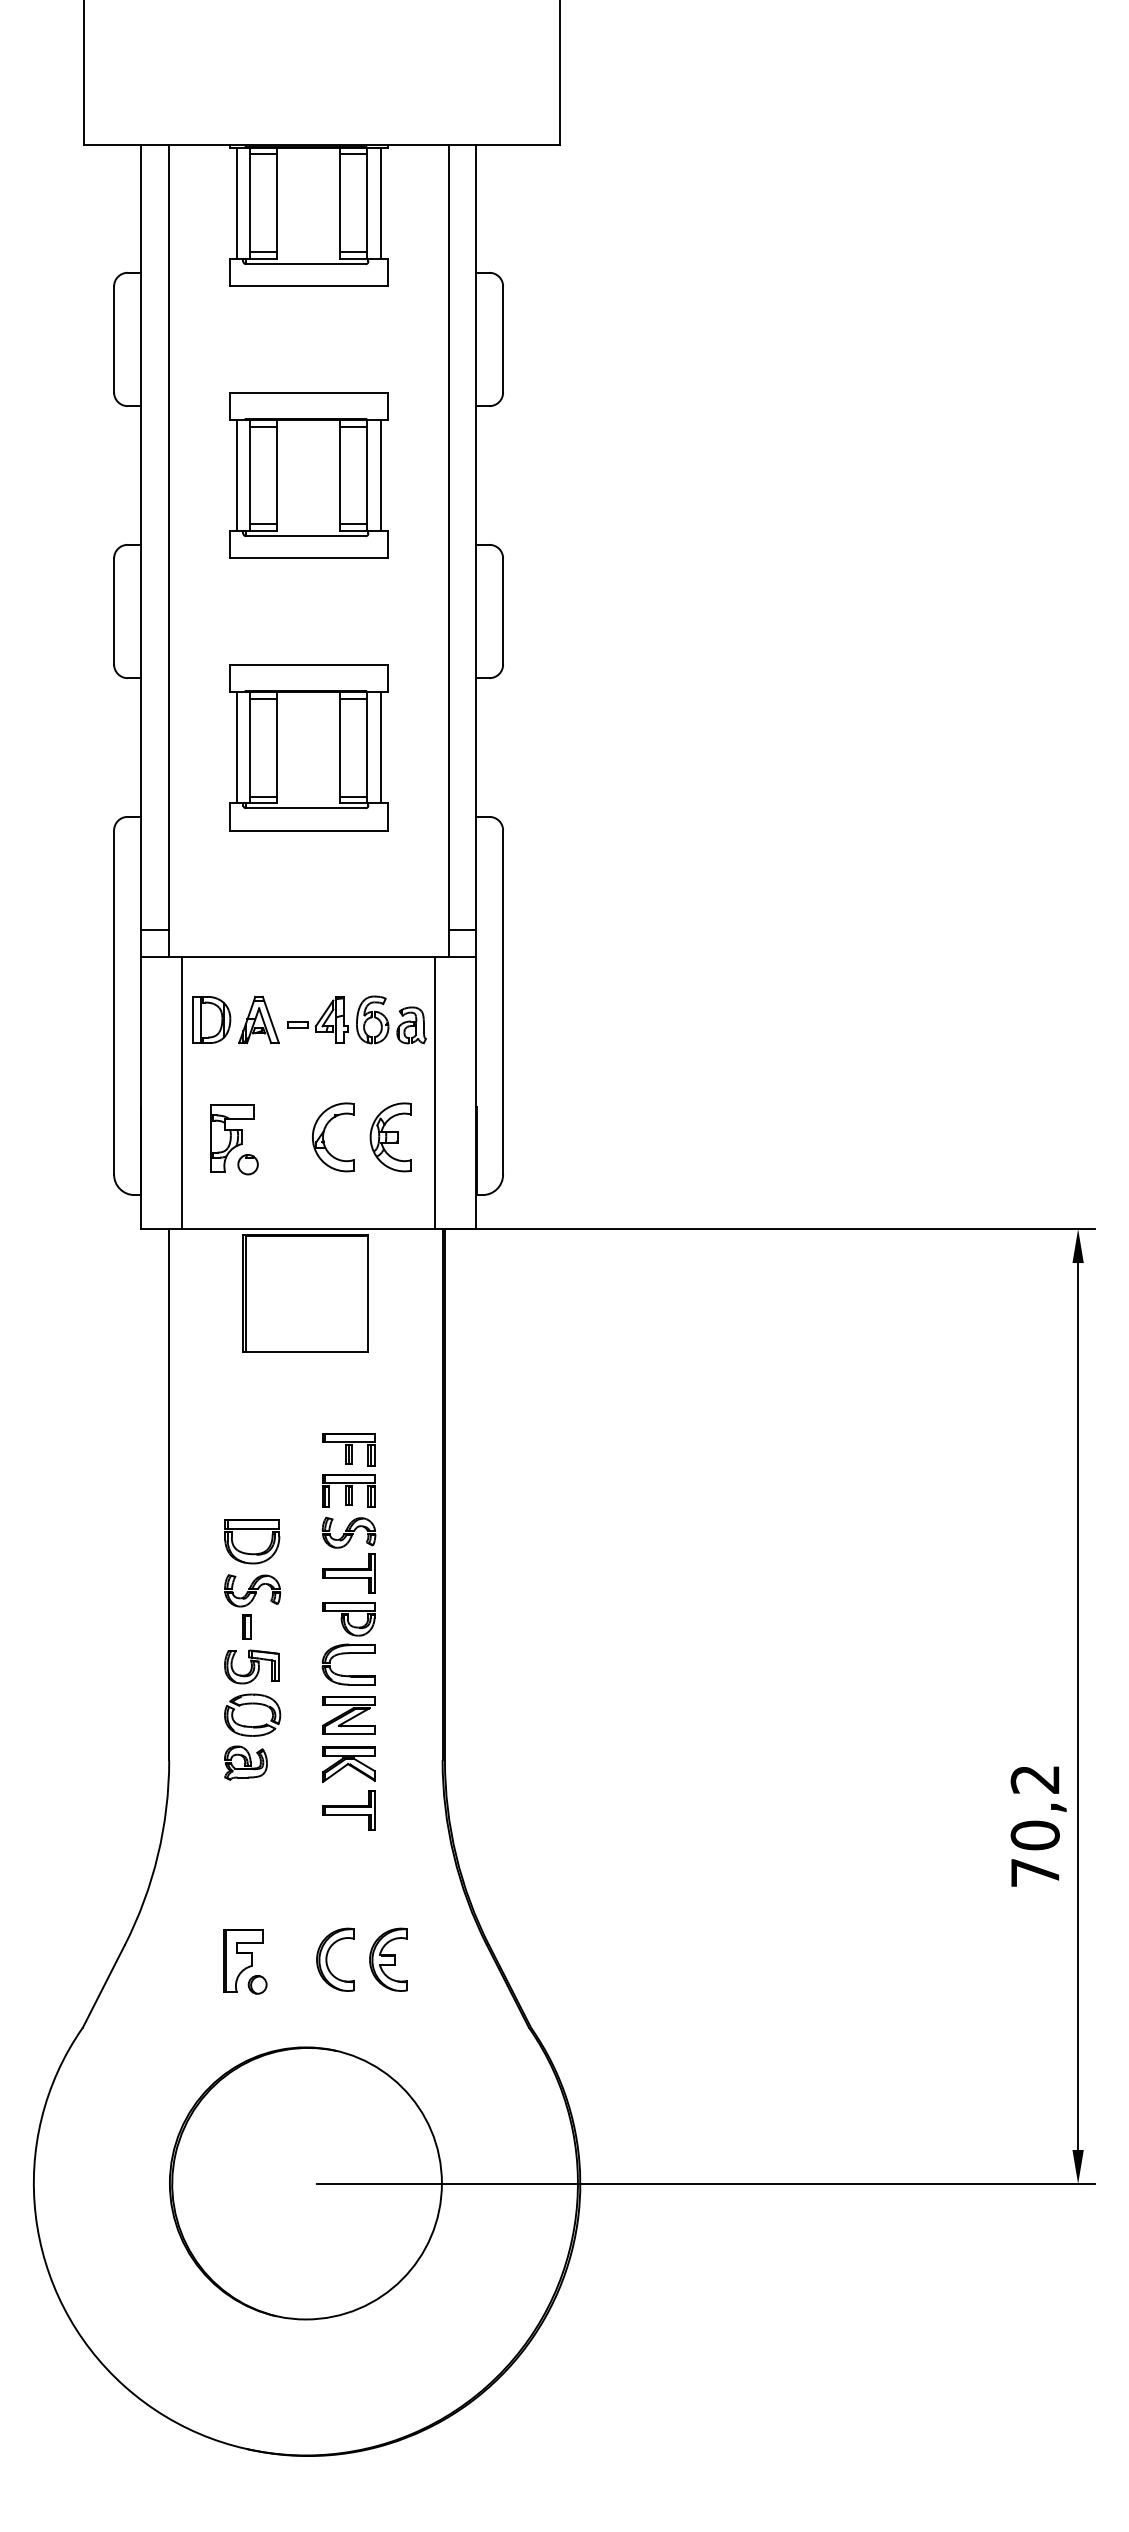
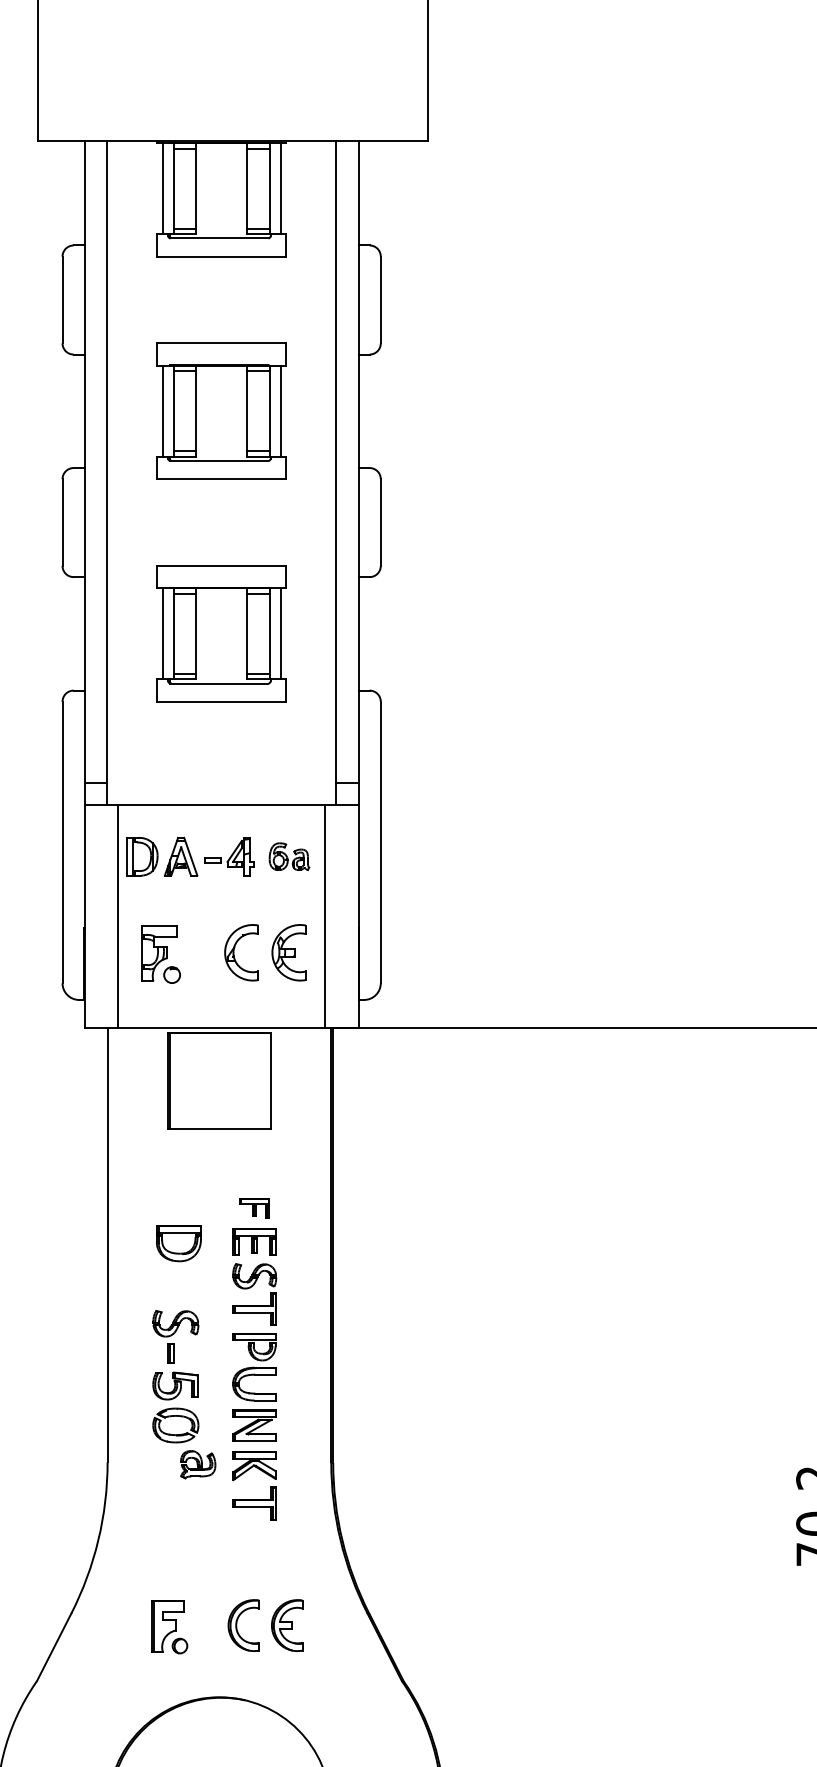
part: (391, 1019) -> (289, 856), size x0.7
part: (348, 1449) -> (254, 1208), size x0.7
part: (252, 1529) -> (179, 1233), moved
part: (245, 1762) -> (197, 1464), moved

